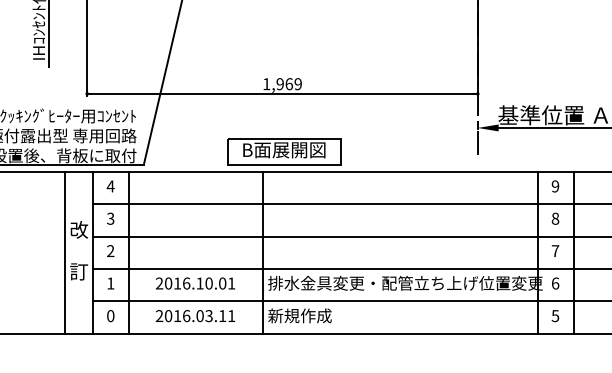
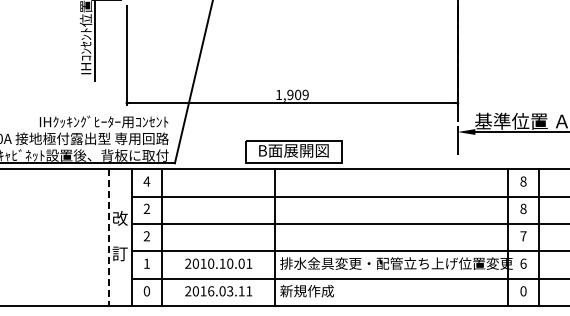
text: (289, 83) -> (298, 94), 1,969 -> 1,909
text: (555, 186) -> (523, 181), 9 -> 8
text: (110, 219) -> (146, 209), 3 -> 2
line: (65, 252) -> (108, 237), solid -> dashed
text: (187, 283) -> (211, 263), 2016.10.01 -> 2010.10.01
text: (555, 316) -> (523, 291), 5 -> 0

